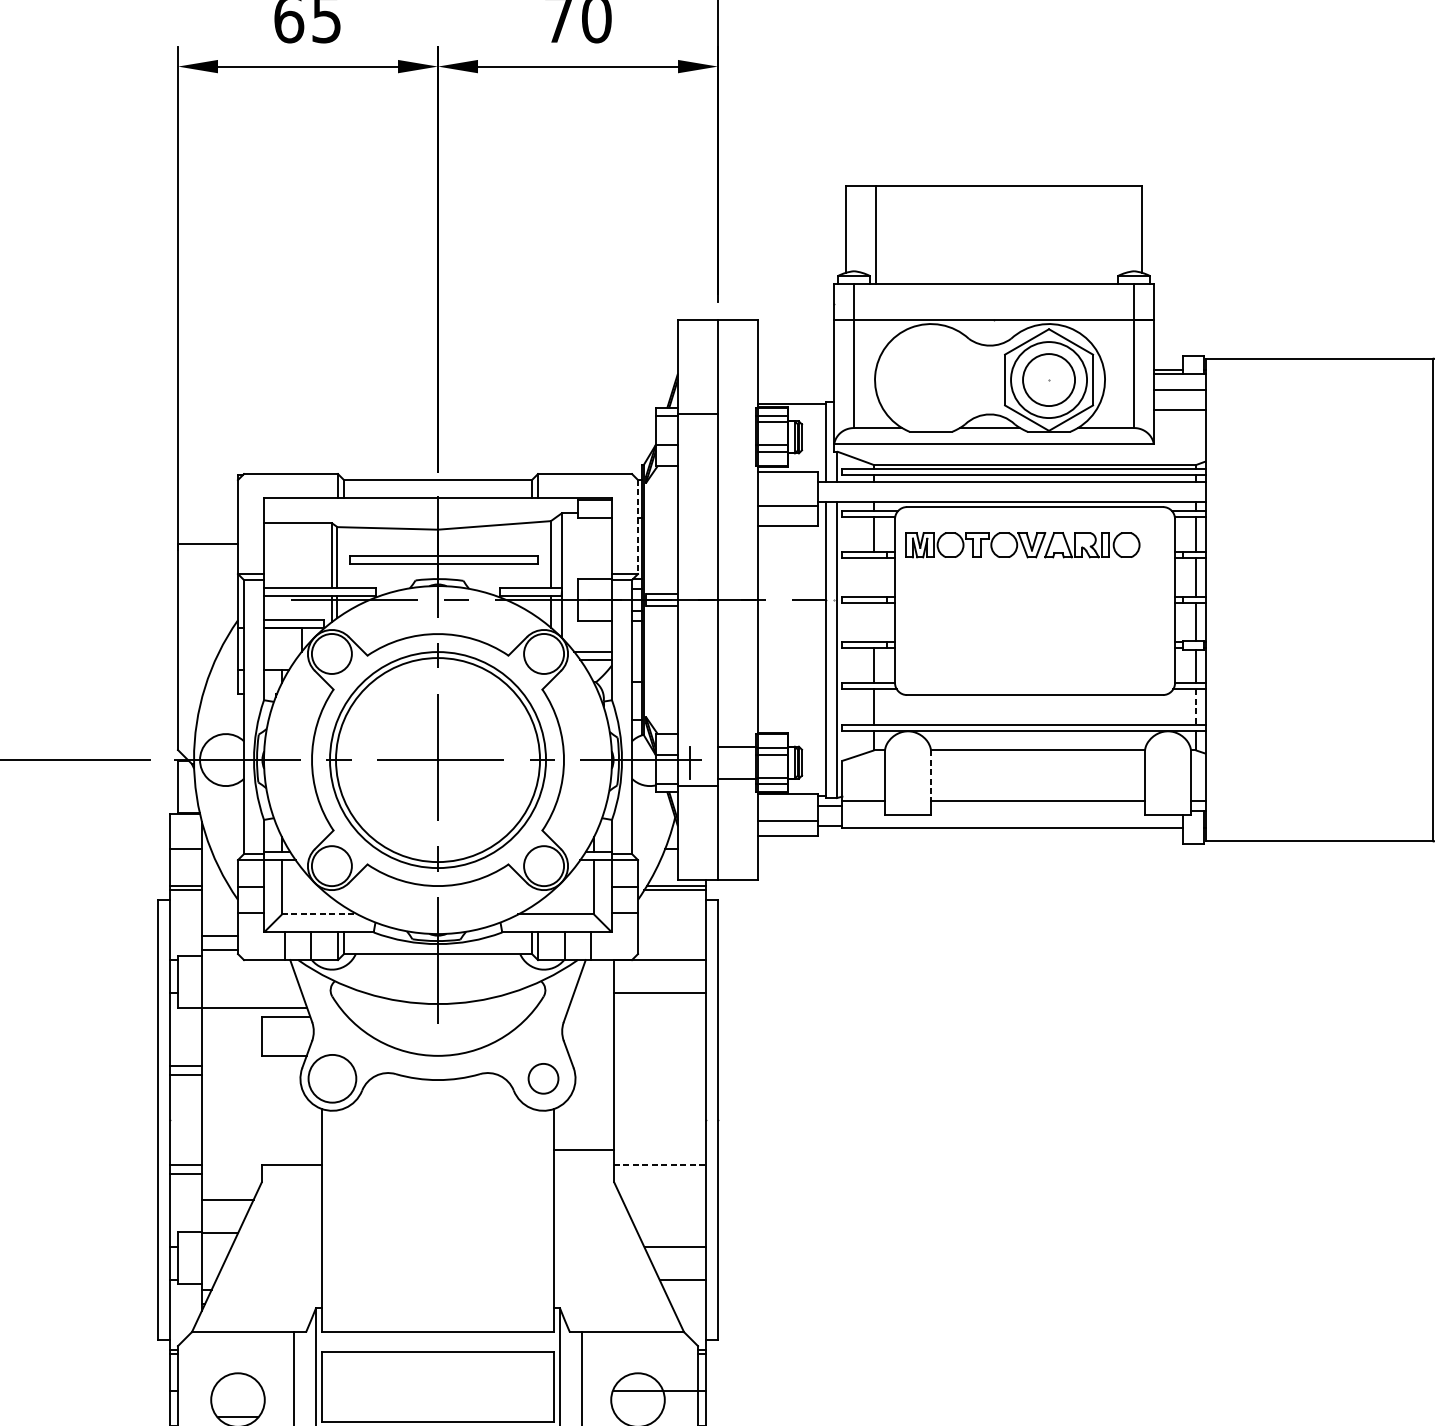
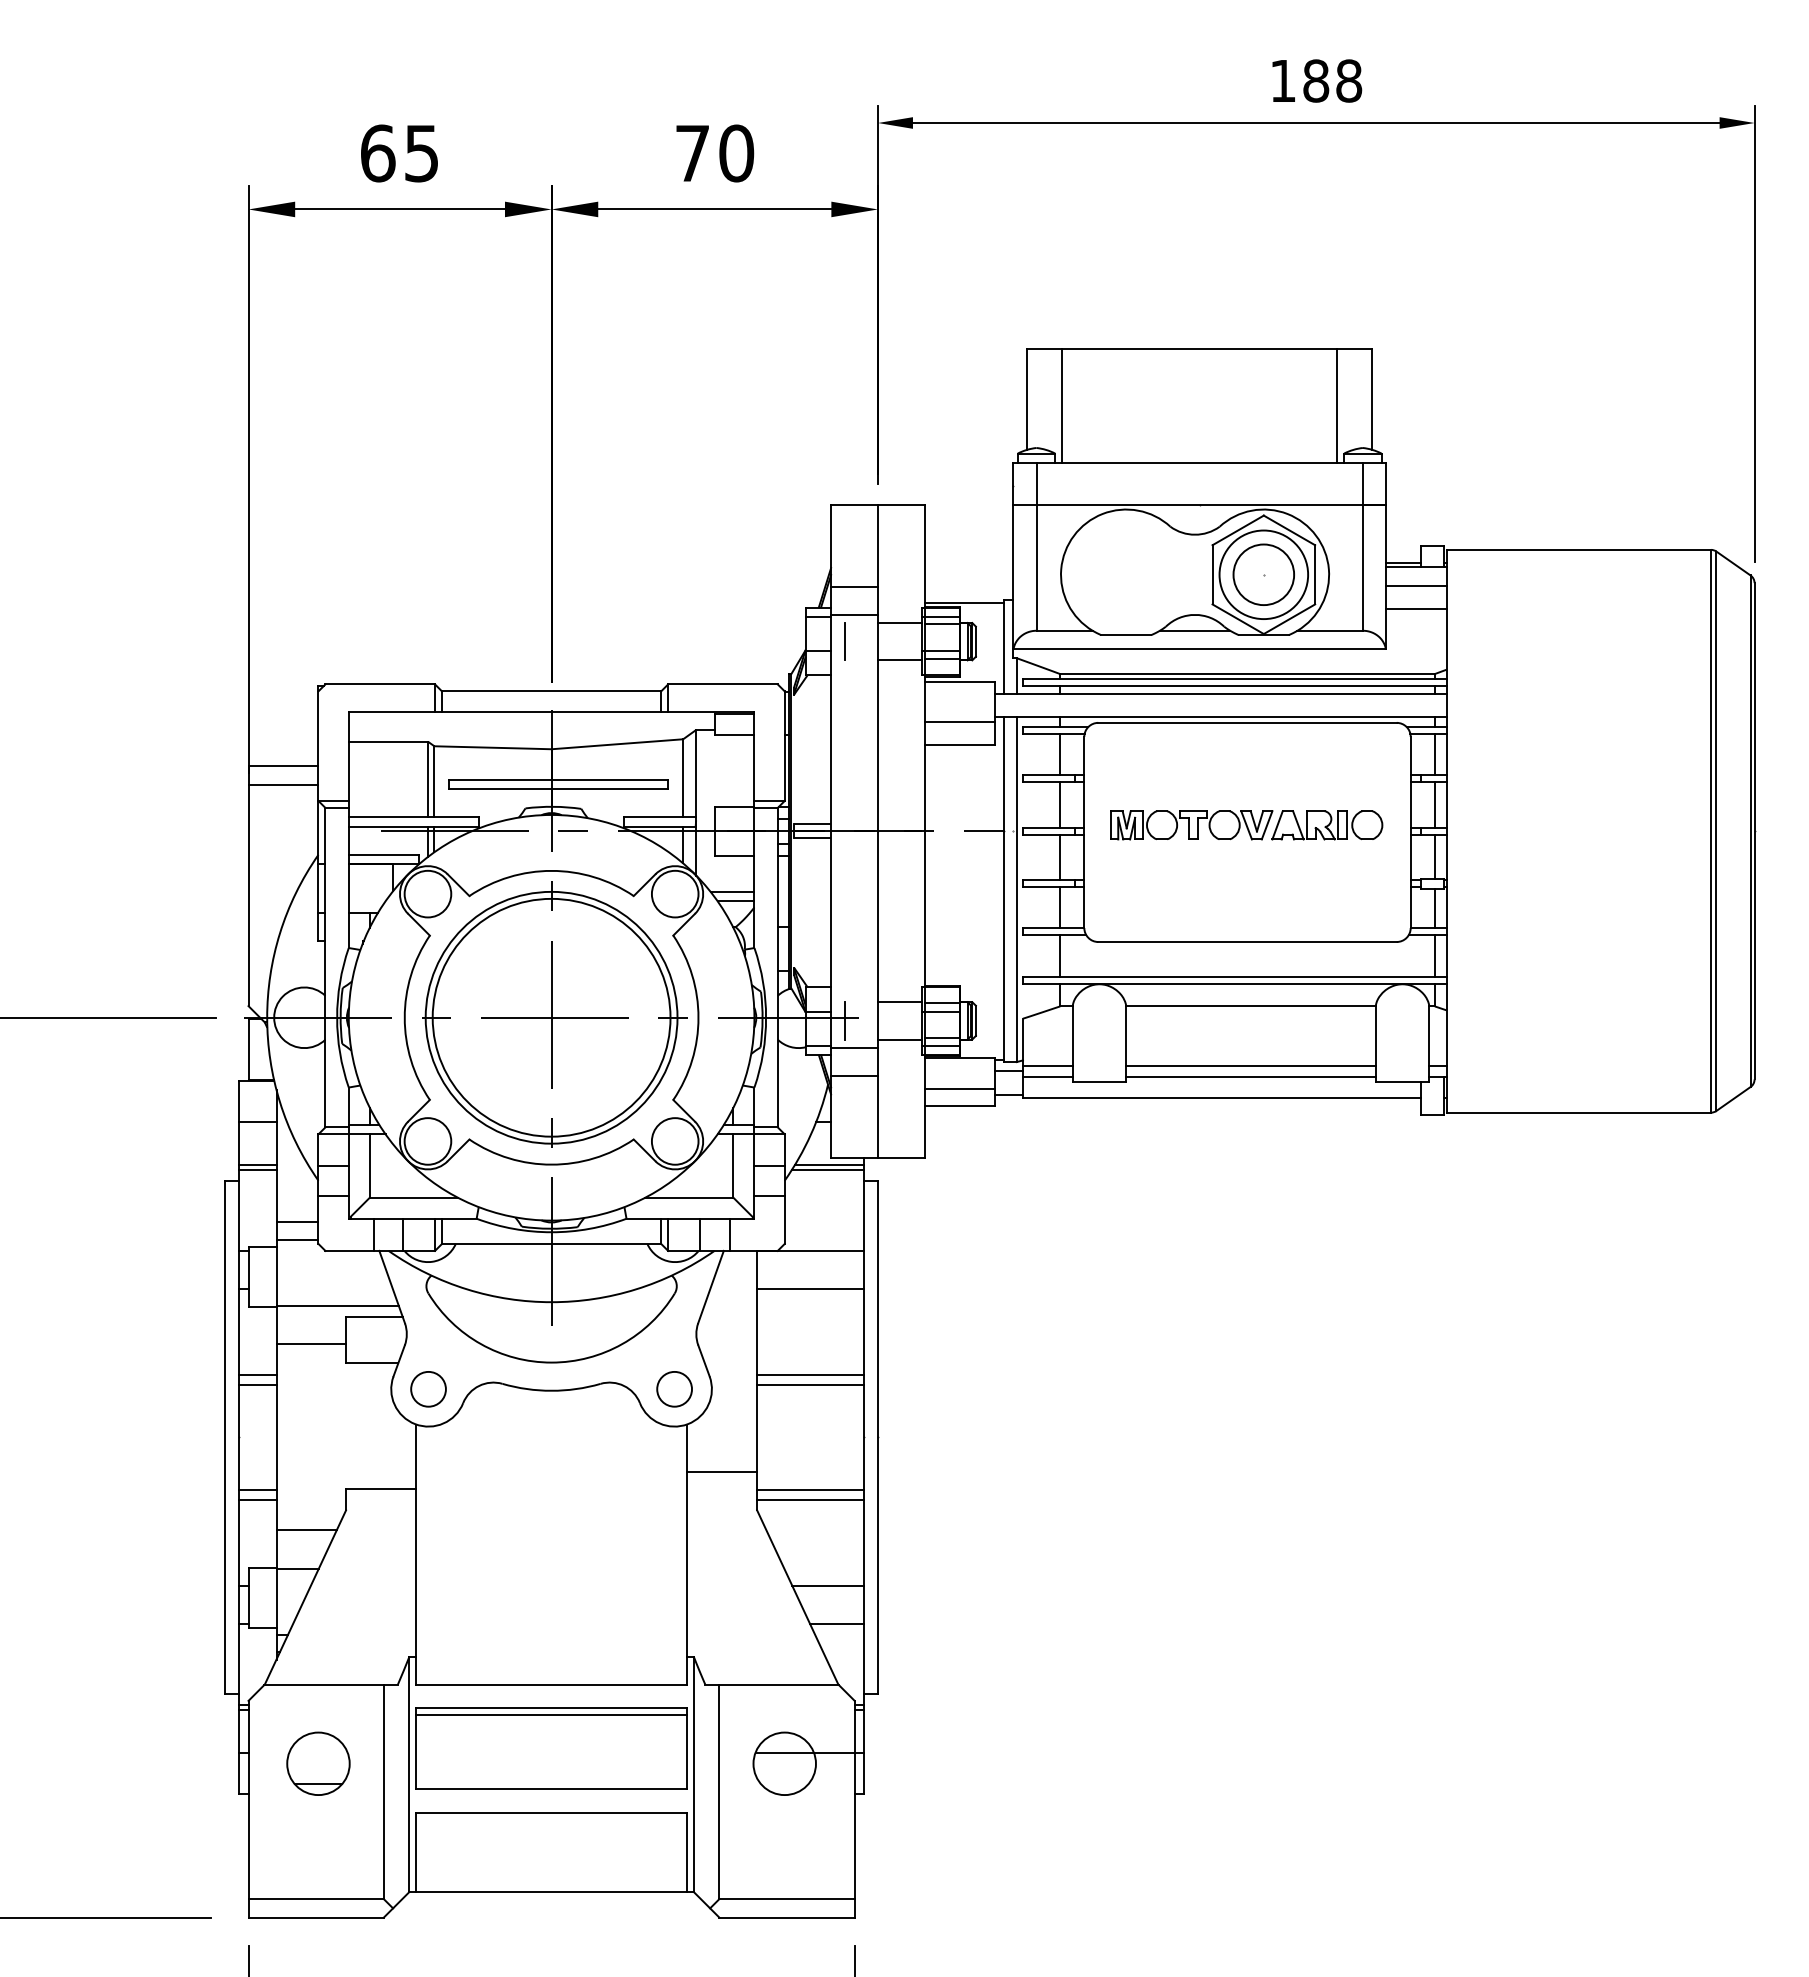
line: (1111, 234) -> (1336, 405), added
line: (697, 390) -> (854, 586), added
line: (737, 421) -> (900, 623), added
line: (690, 437) -> (845, 641), added
line: (737, 453) -> (900, 660), added
line: (637, 527) -> (784, 746), dashed -> solid
part: (1023, 545) -> (1246, 825), moved
line: (208, 559) -> (283, 784), added
line: (874, 577) -> (1060, 804), added
line: (874, 622) -> (1060, 857), added
line: (1195, 707) -> (1434, 956), dashed -> solid
line: (931, 776) -> (1126, 1036), dashed -> solid
line: (697, 809) -> (854, 1075), added
line: (863, 811) -> (1047, 1077), added
line: (1037, 811) -> (1250, 1077), added
line: (320, 914) -> (414, 1197), dashed -> solid
line: (232, 1040) -> (311, 1344), added
line: (660, 1066) -> (810, 1374), added
line: (660, 1075) -> (810, 1385), added
circle: (332, 1078) -> (428, 1388), size x0.62
line: (660, 1164) -> (810, 1489), dashed -> solid
line: (660, 1174) -> (810, 1500), added
line: (437, 1357) -> (551, 1714), added

